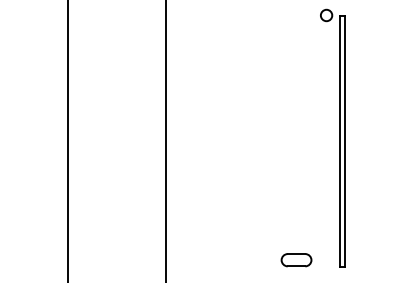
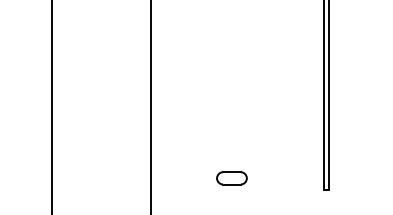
part: (296, 260) -> (231, 178), moved

